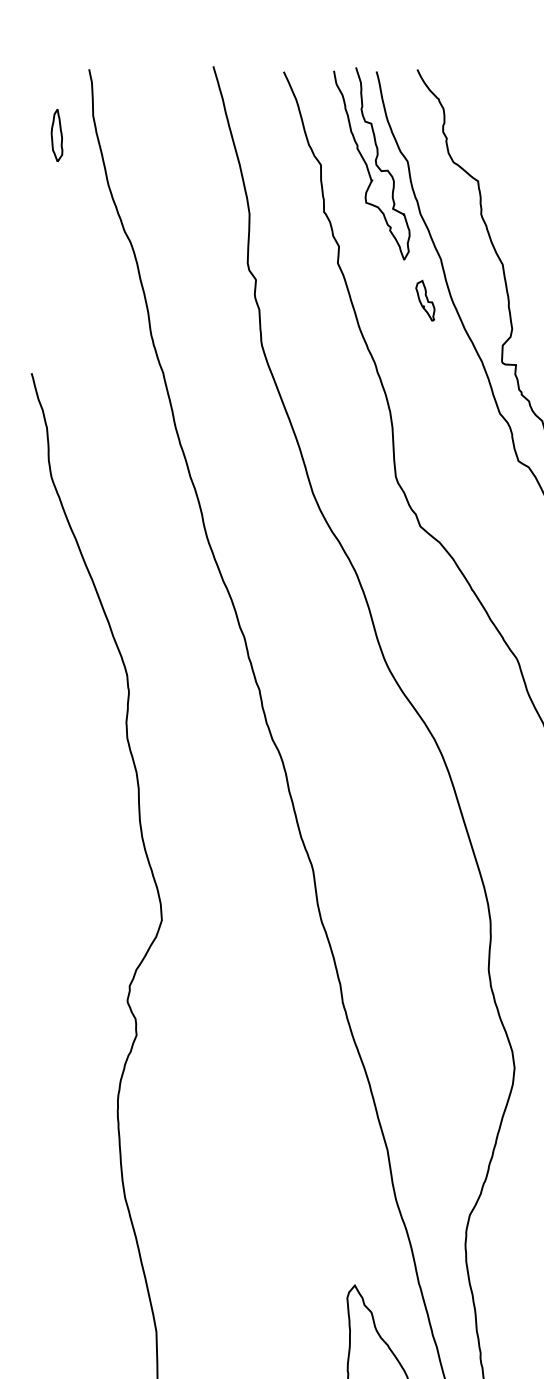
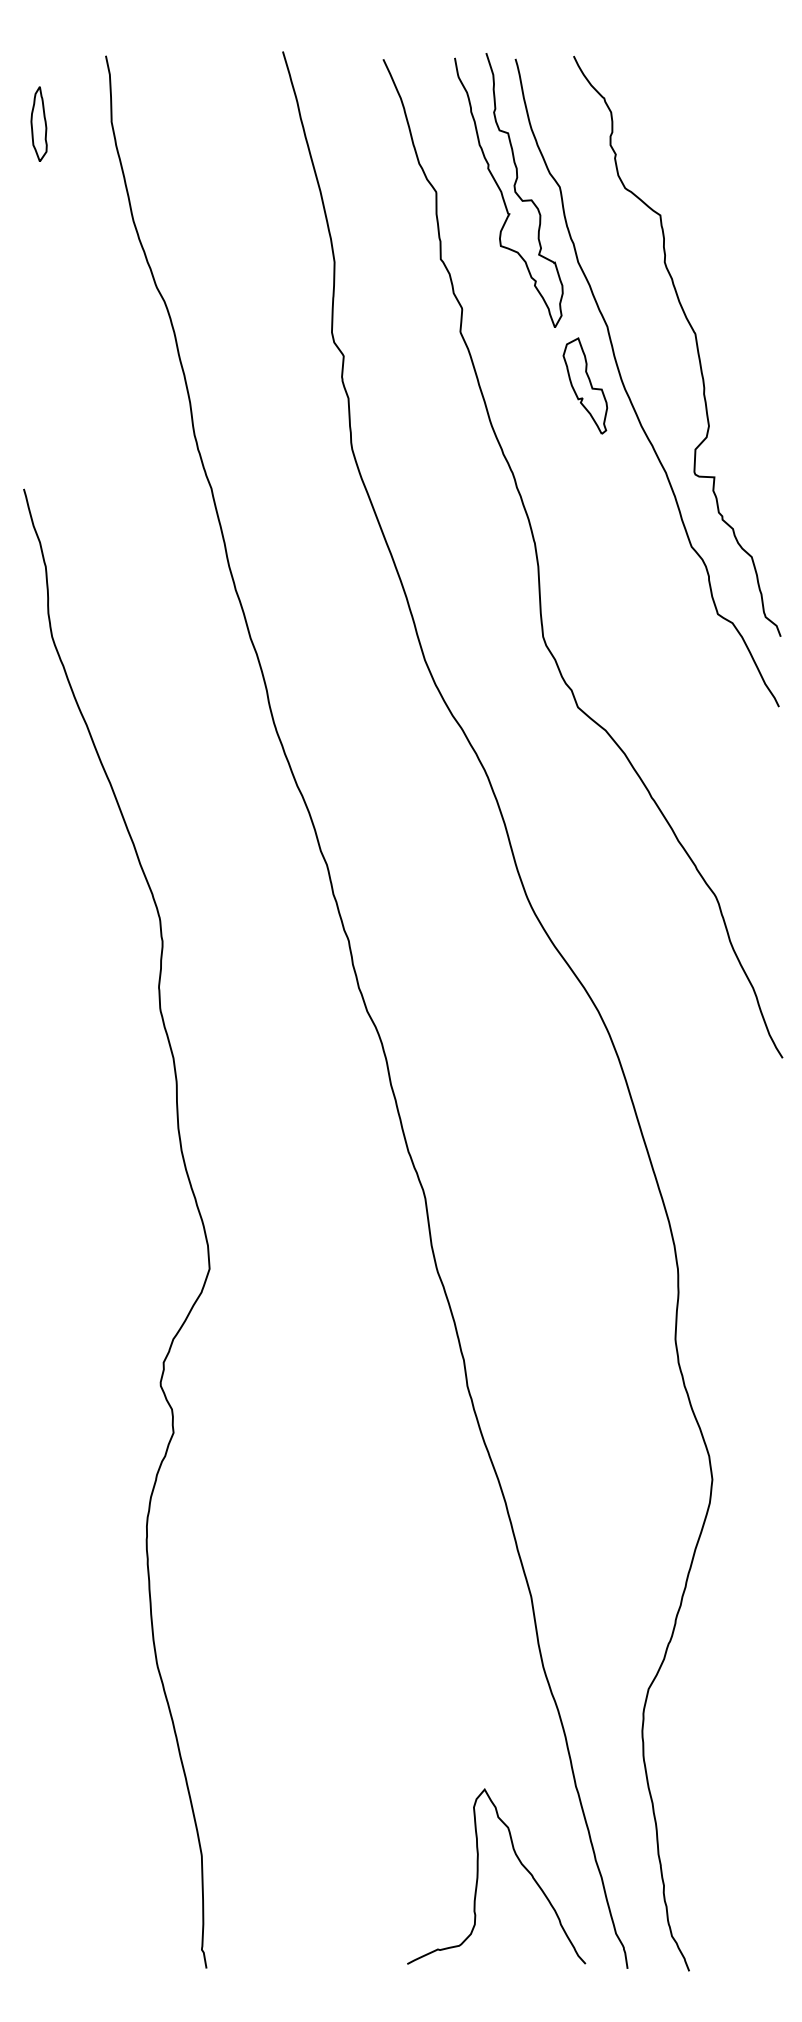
part: (56, 135) -> (38, 123), moved
part: (424, 300) -> (584, 385), size x1.67

